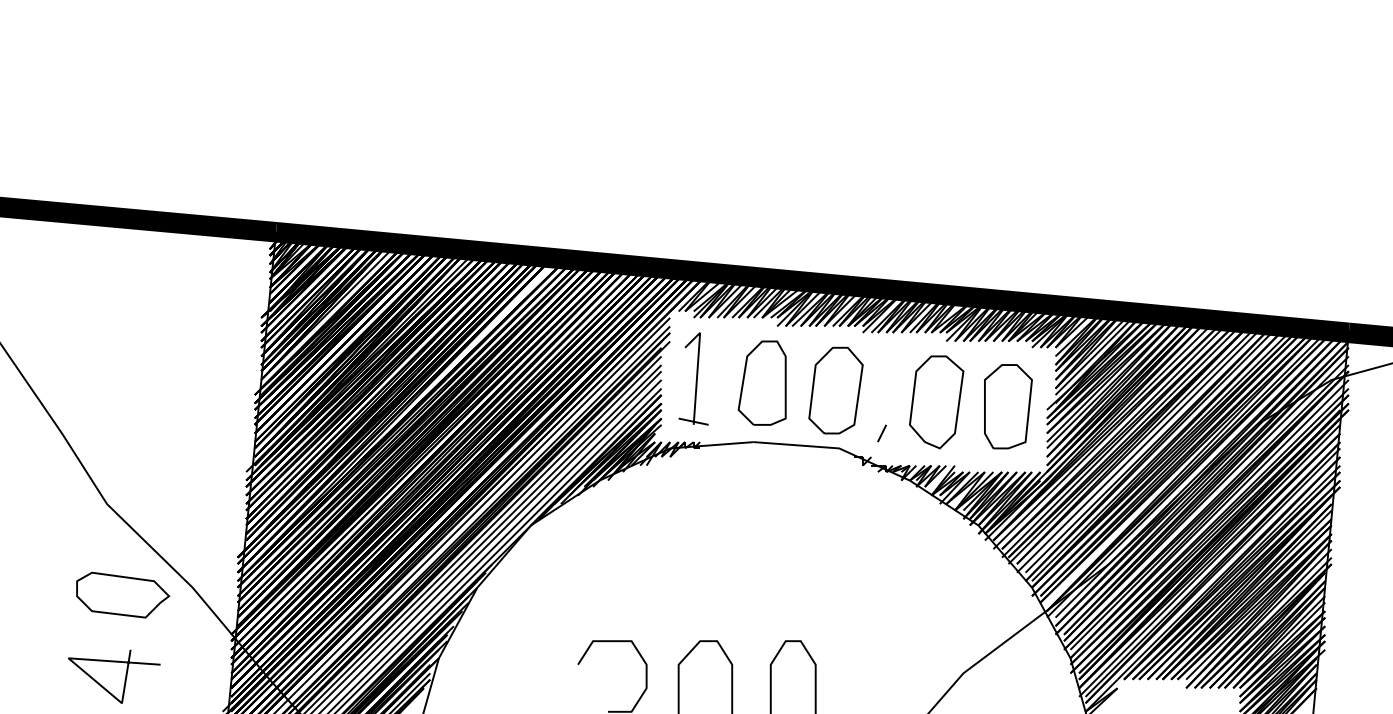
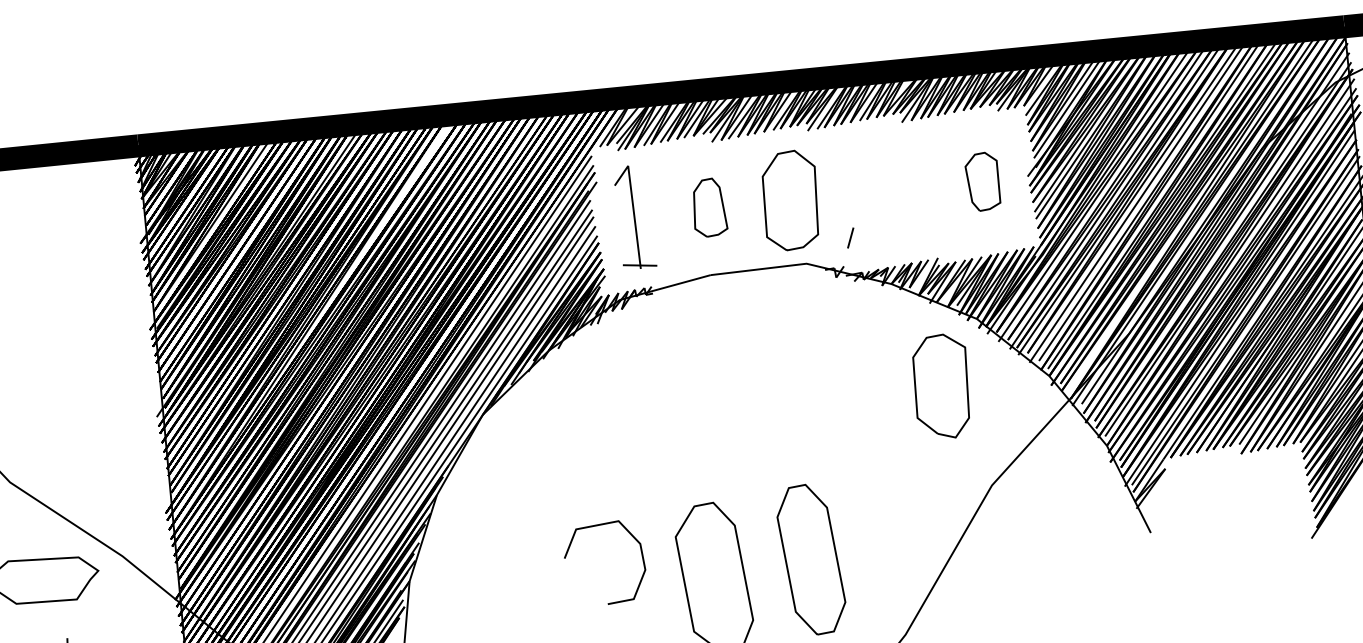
part: (761, 382) -> (706, 207), size x0.6
part: (936, 402) -> (942, 387), moved
part: (1008, 406) -> (984, 181), size x0.6

